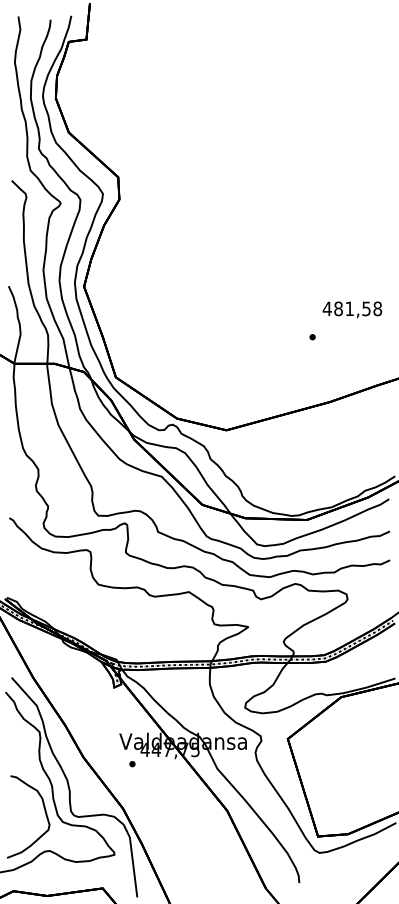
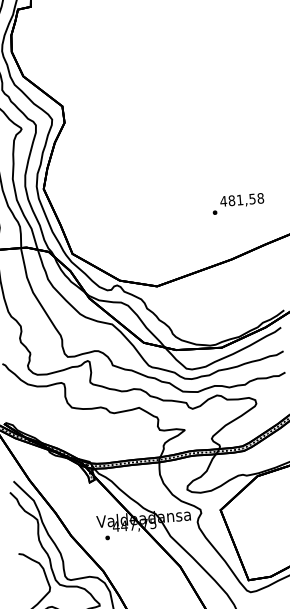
text: (352, 309) -> (242, 200), moved

